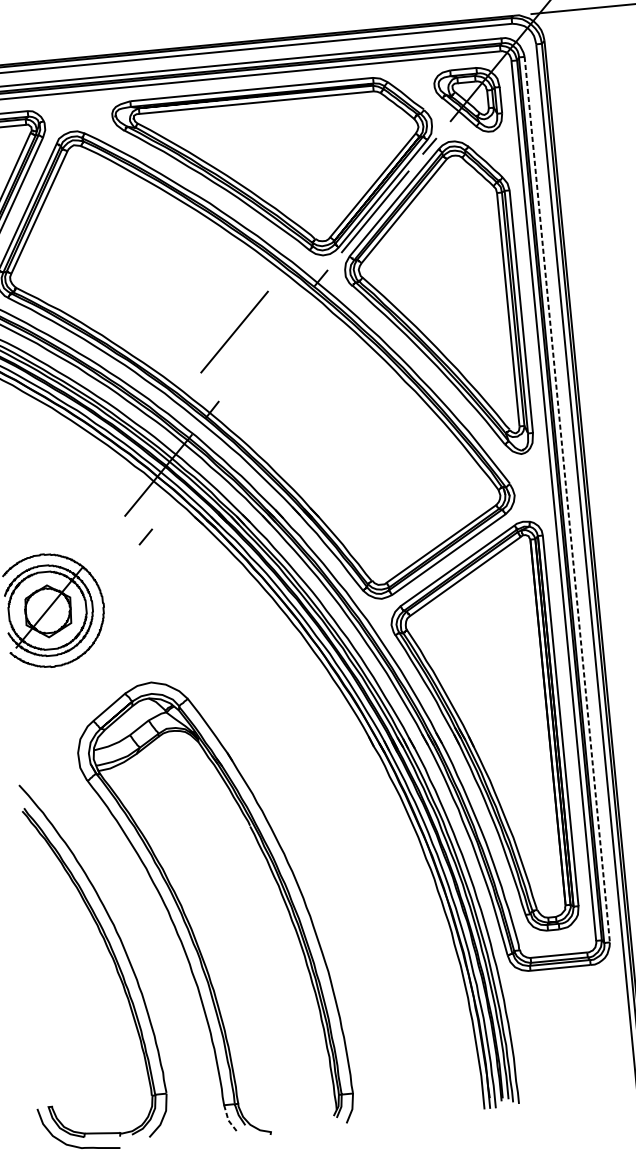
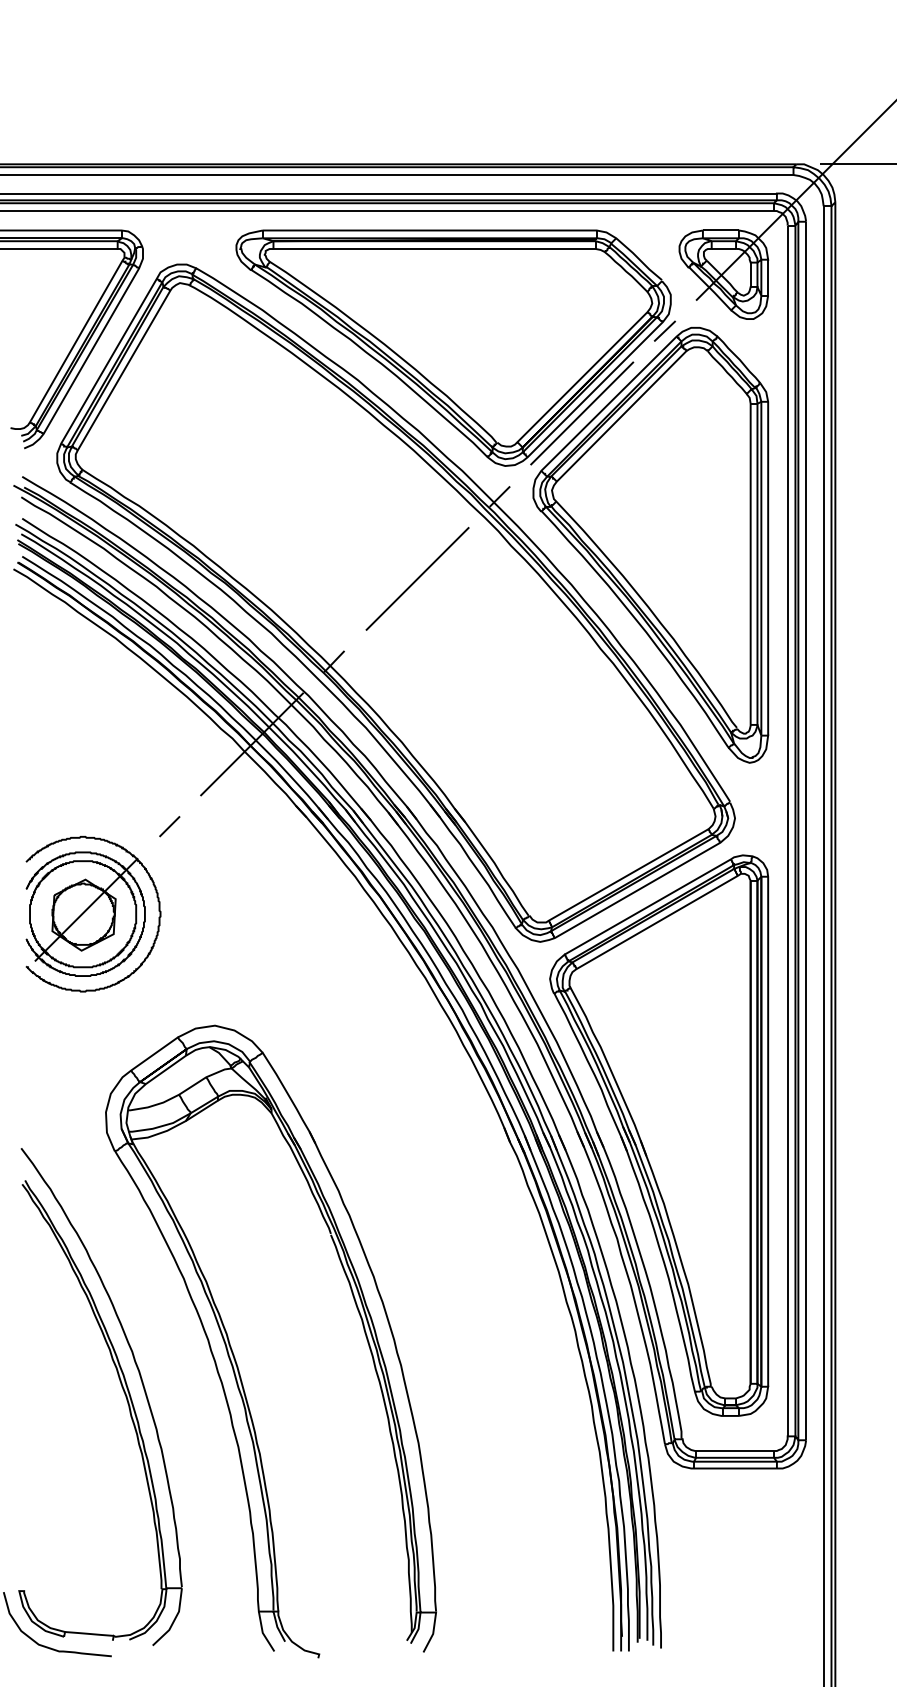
line: (234, 331) -> (417, 578), moved
line: (567, 499) -> (806, 831), dashed -> solid
line: (145, 536) -> (169, 826), moved
line: (228, 1120) -> (262, 1632), dashed -> solid

